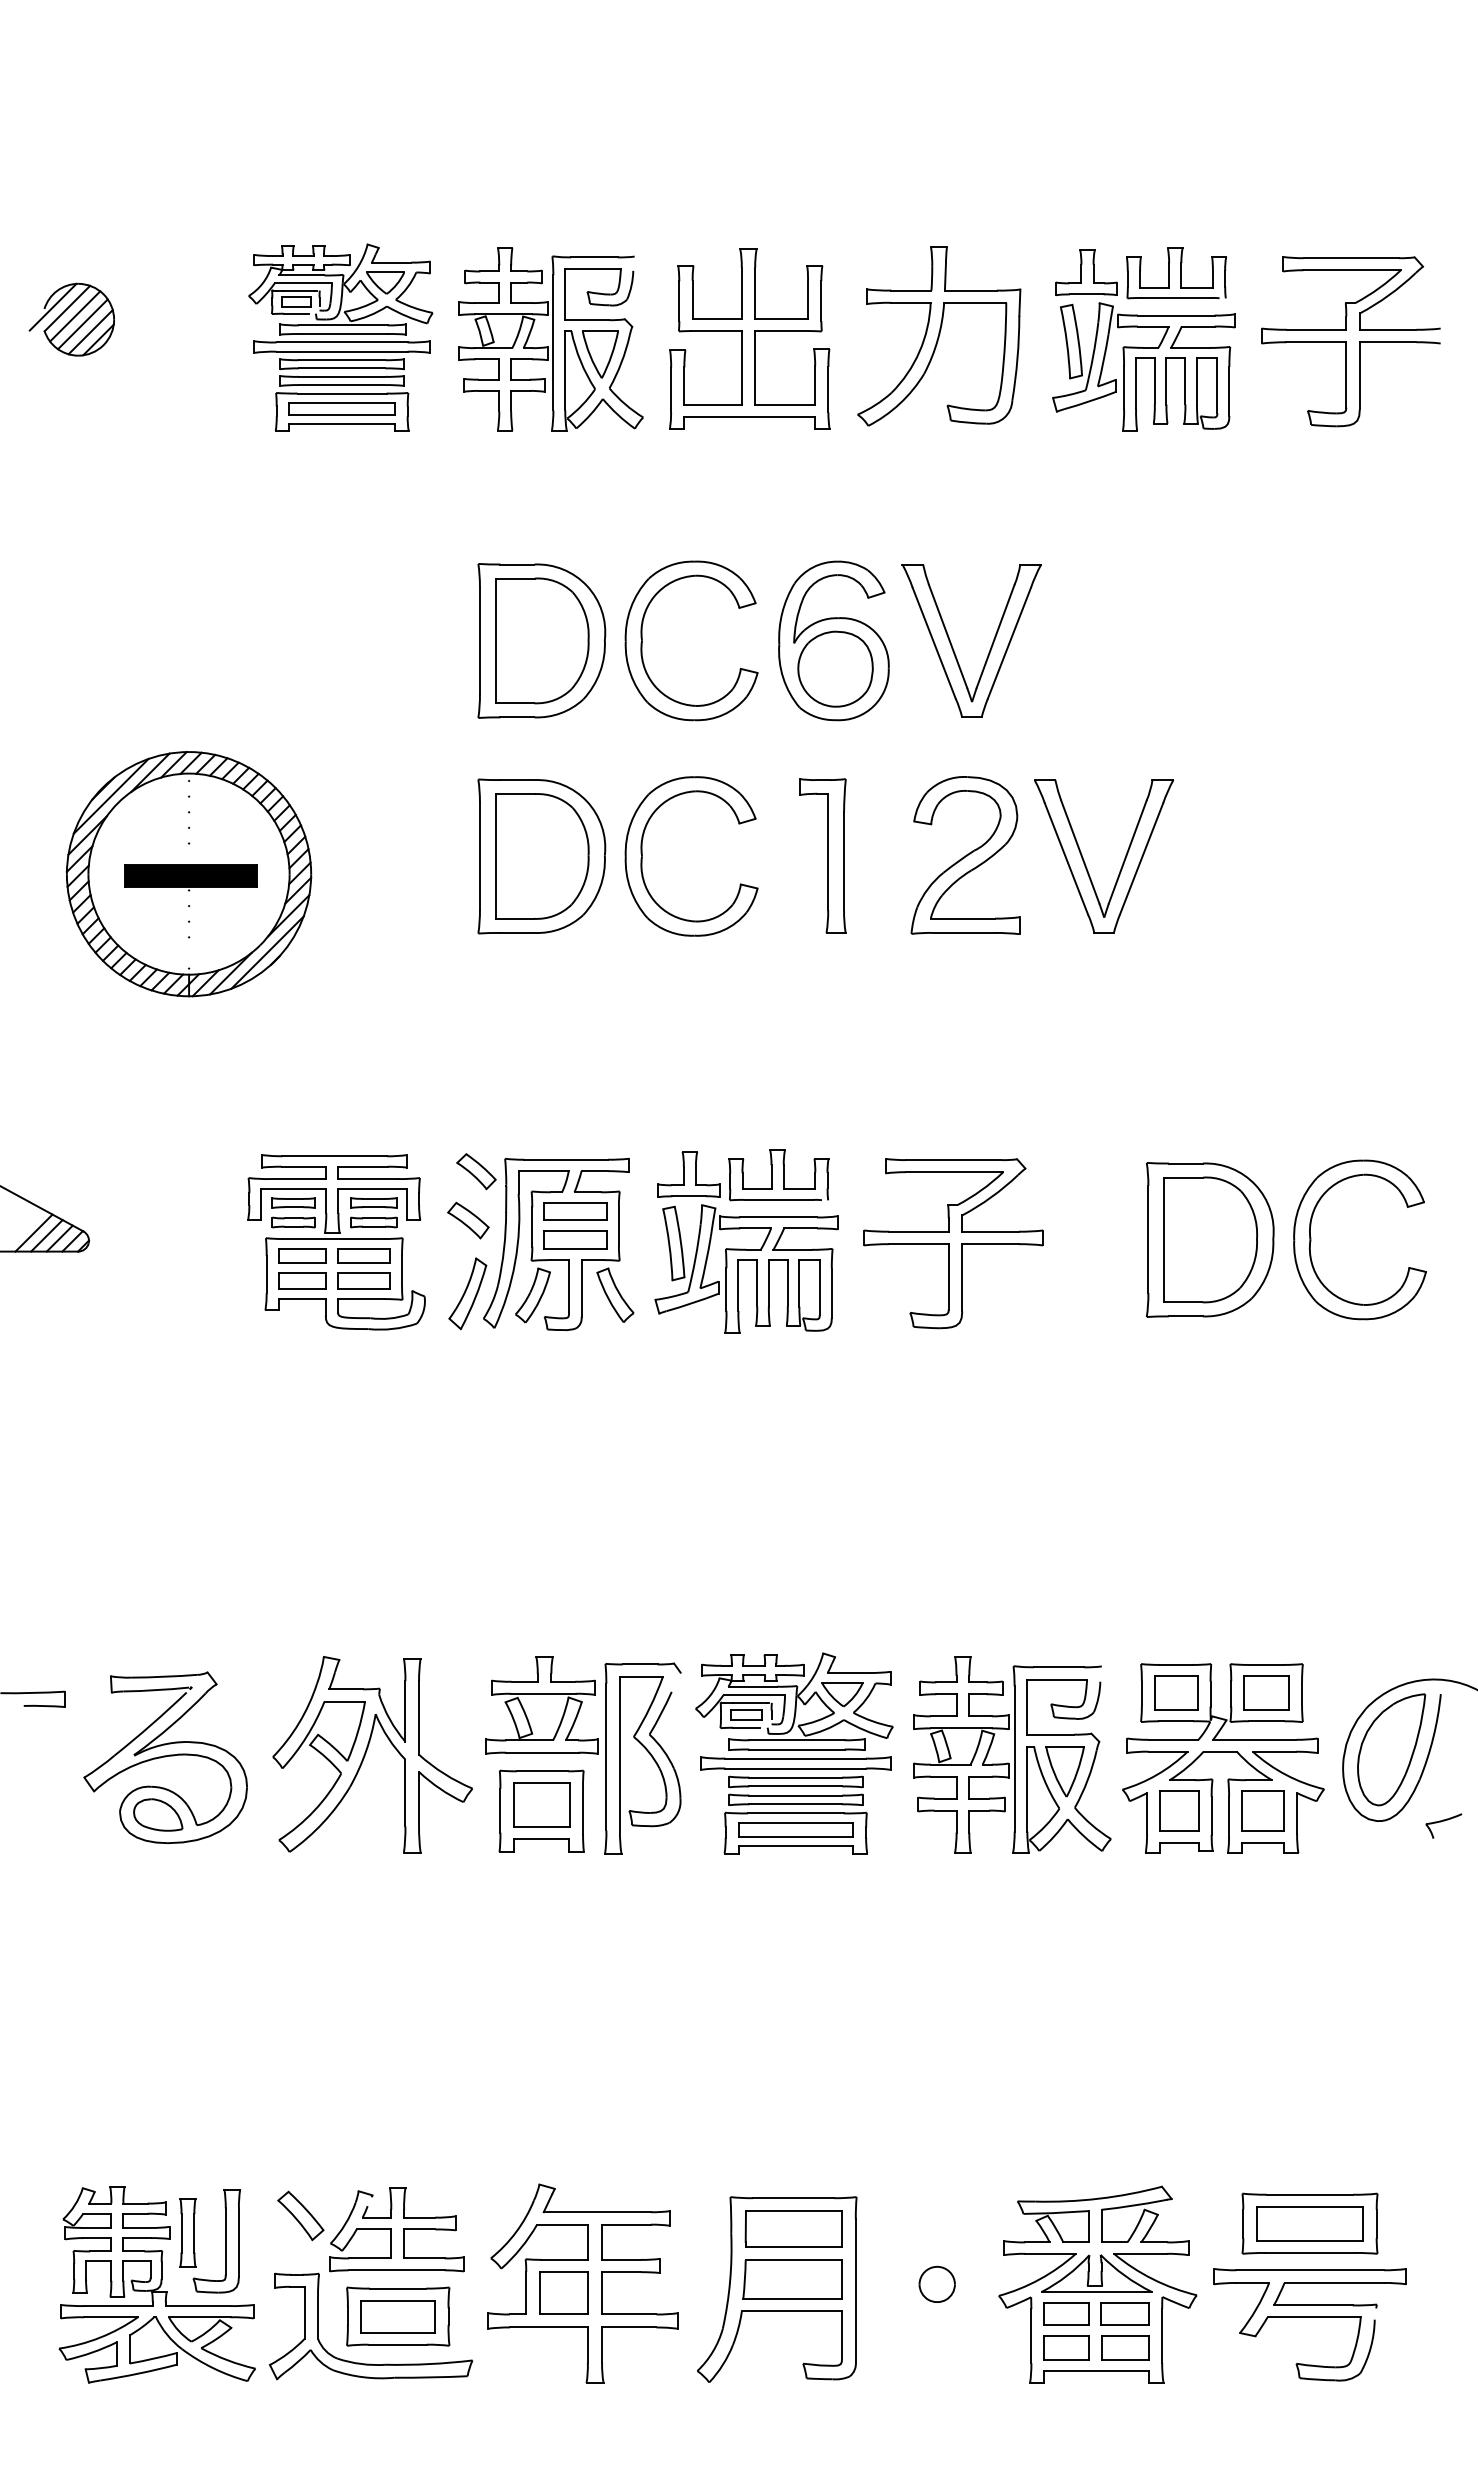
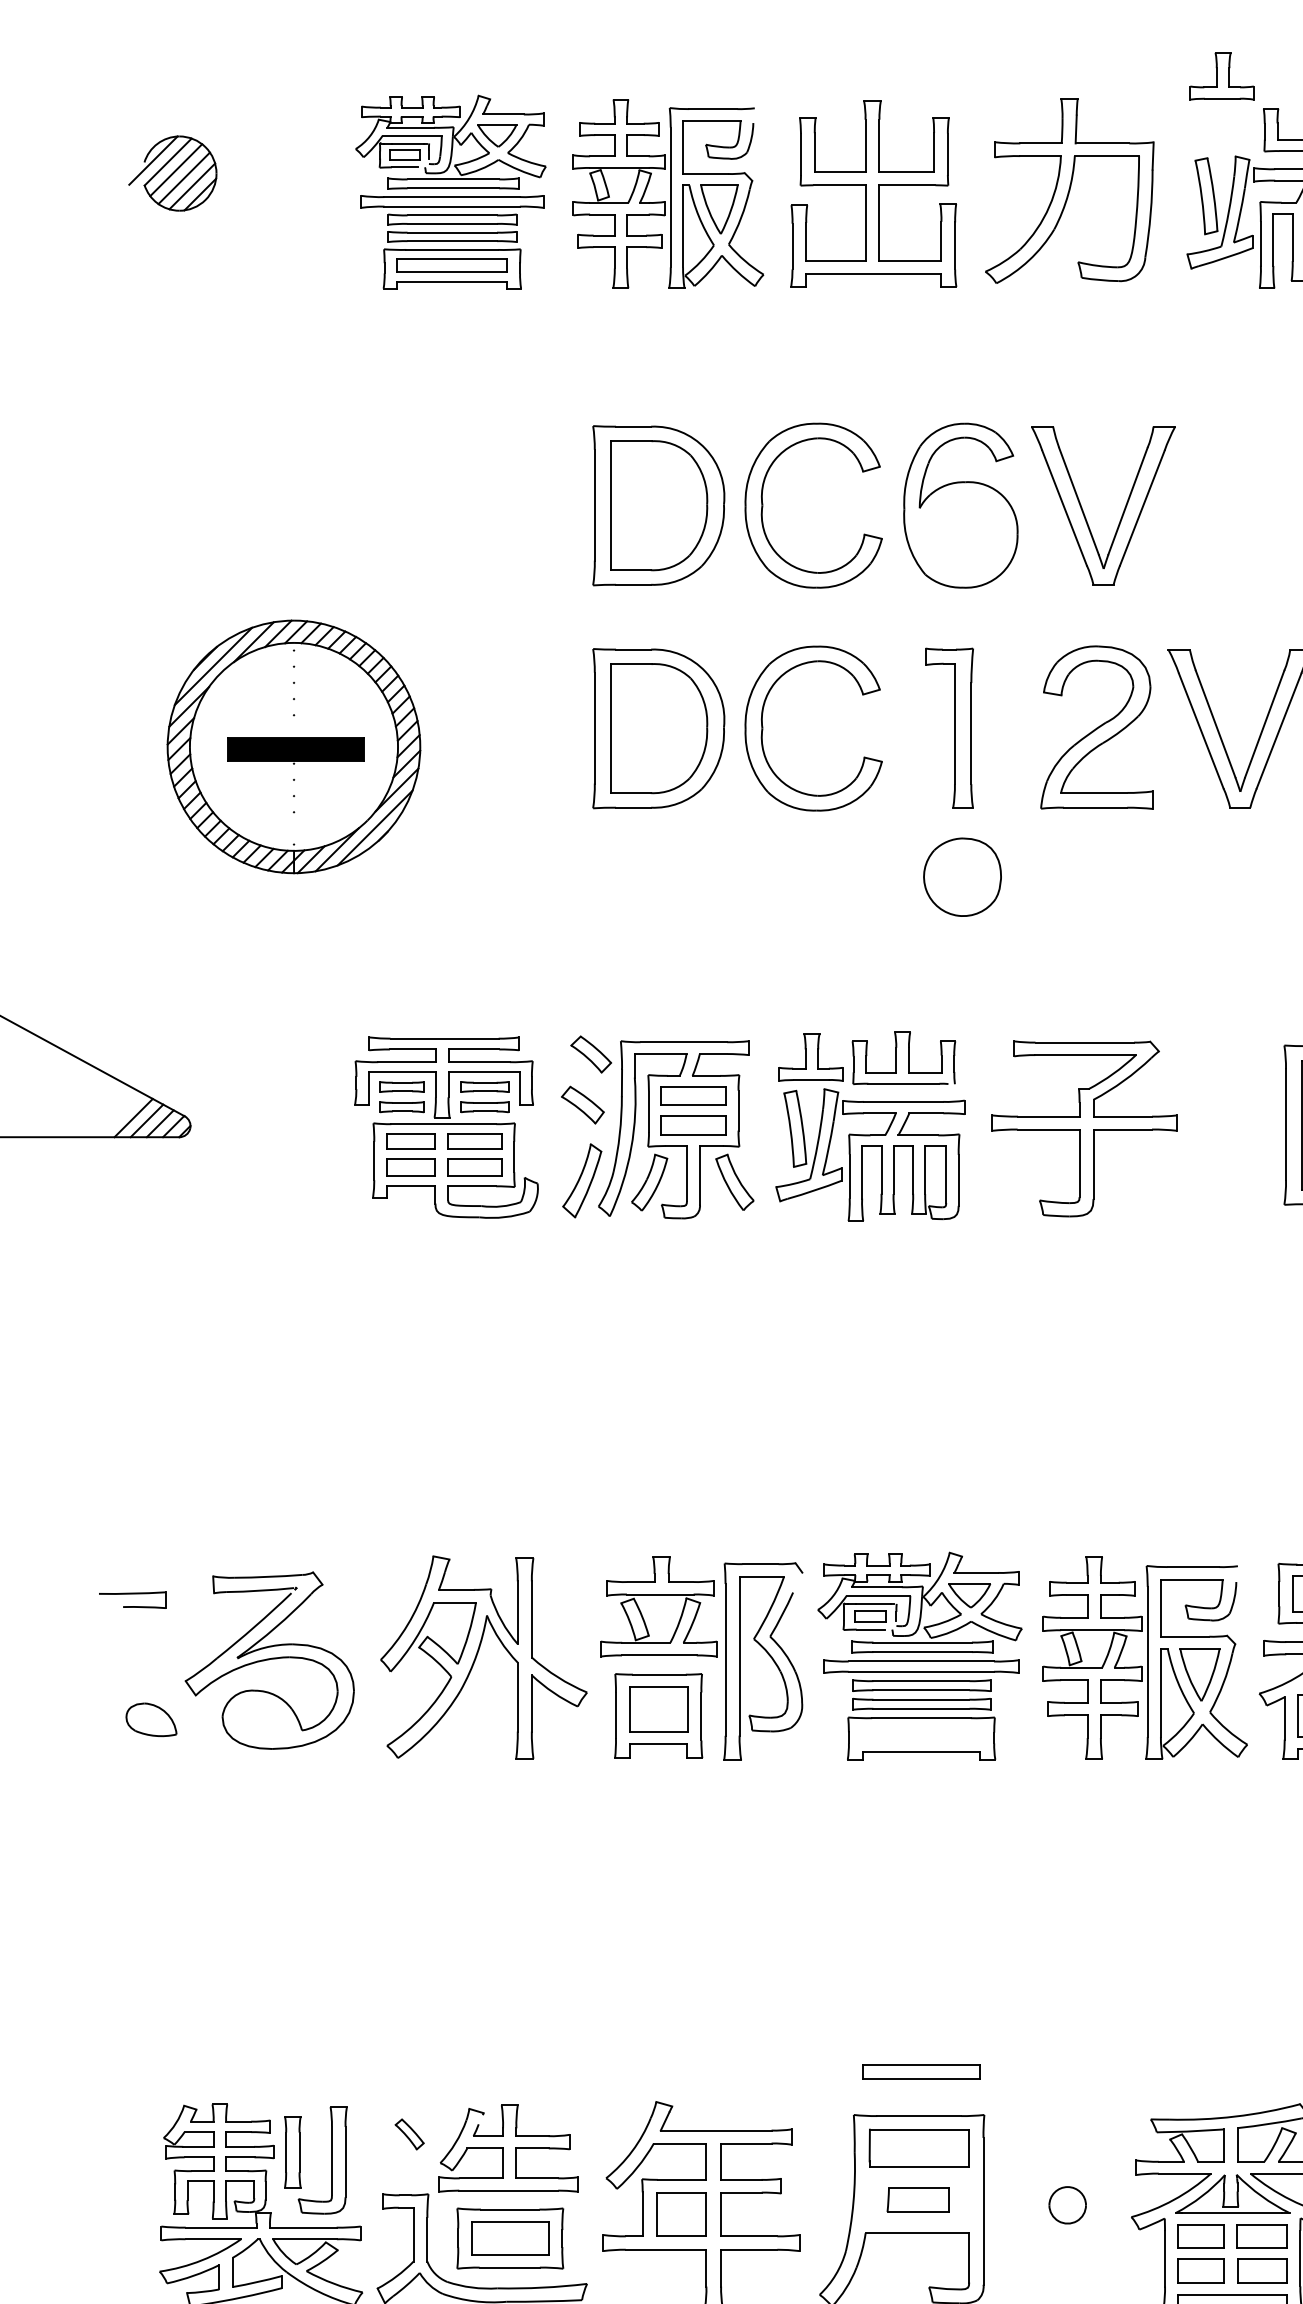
part: (1086, 272) -> (1222, 76), moved
part: (835, 668) -> (962, 876), moved
part: (158, 1814) -> (151, 1719), moved
part: (795, 1829) -> (921, 2071), moved
part: (300, 2215) -> (409, 2133), size x0.6
part: (792, 2279) -> (918, 2200), size x0.6

